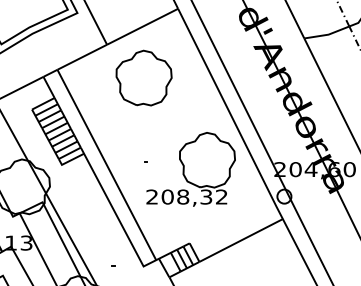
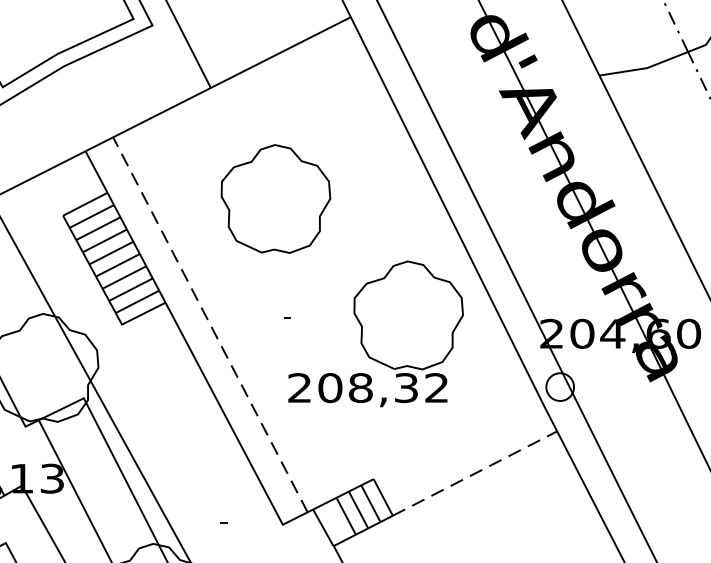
part: (143, 77) -> (274, 197), moved
line: (106, 164) -> (209, 323), solid -> dashed
line: (241, 240) -> (475, 473), solid -> dashed

